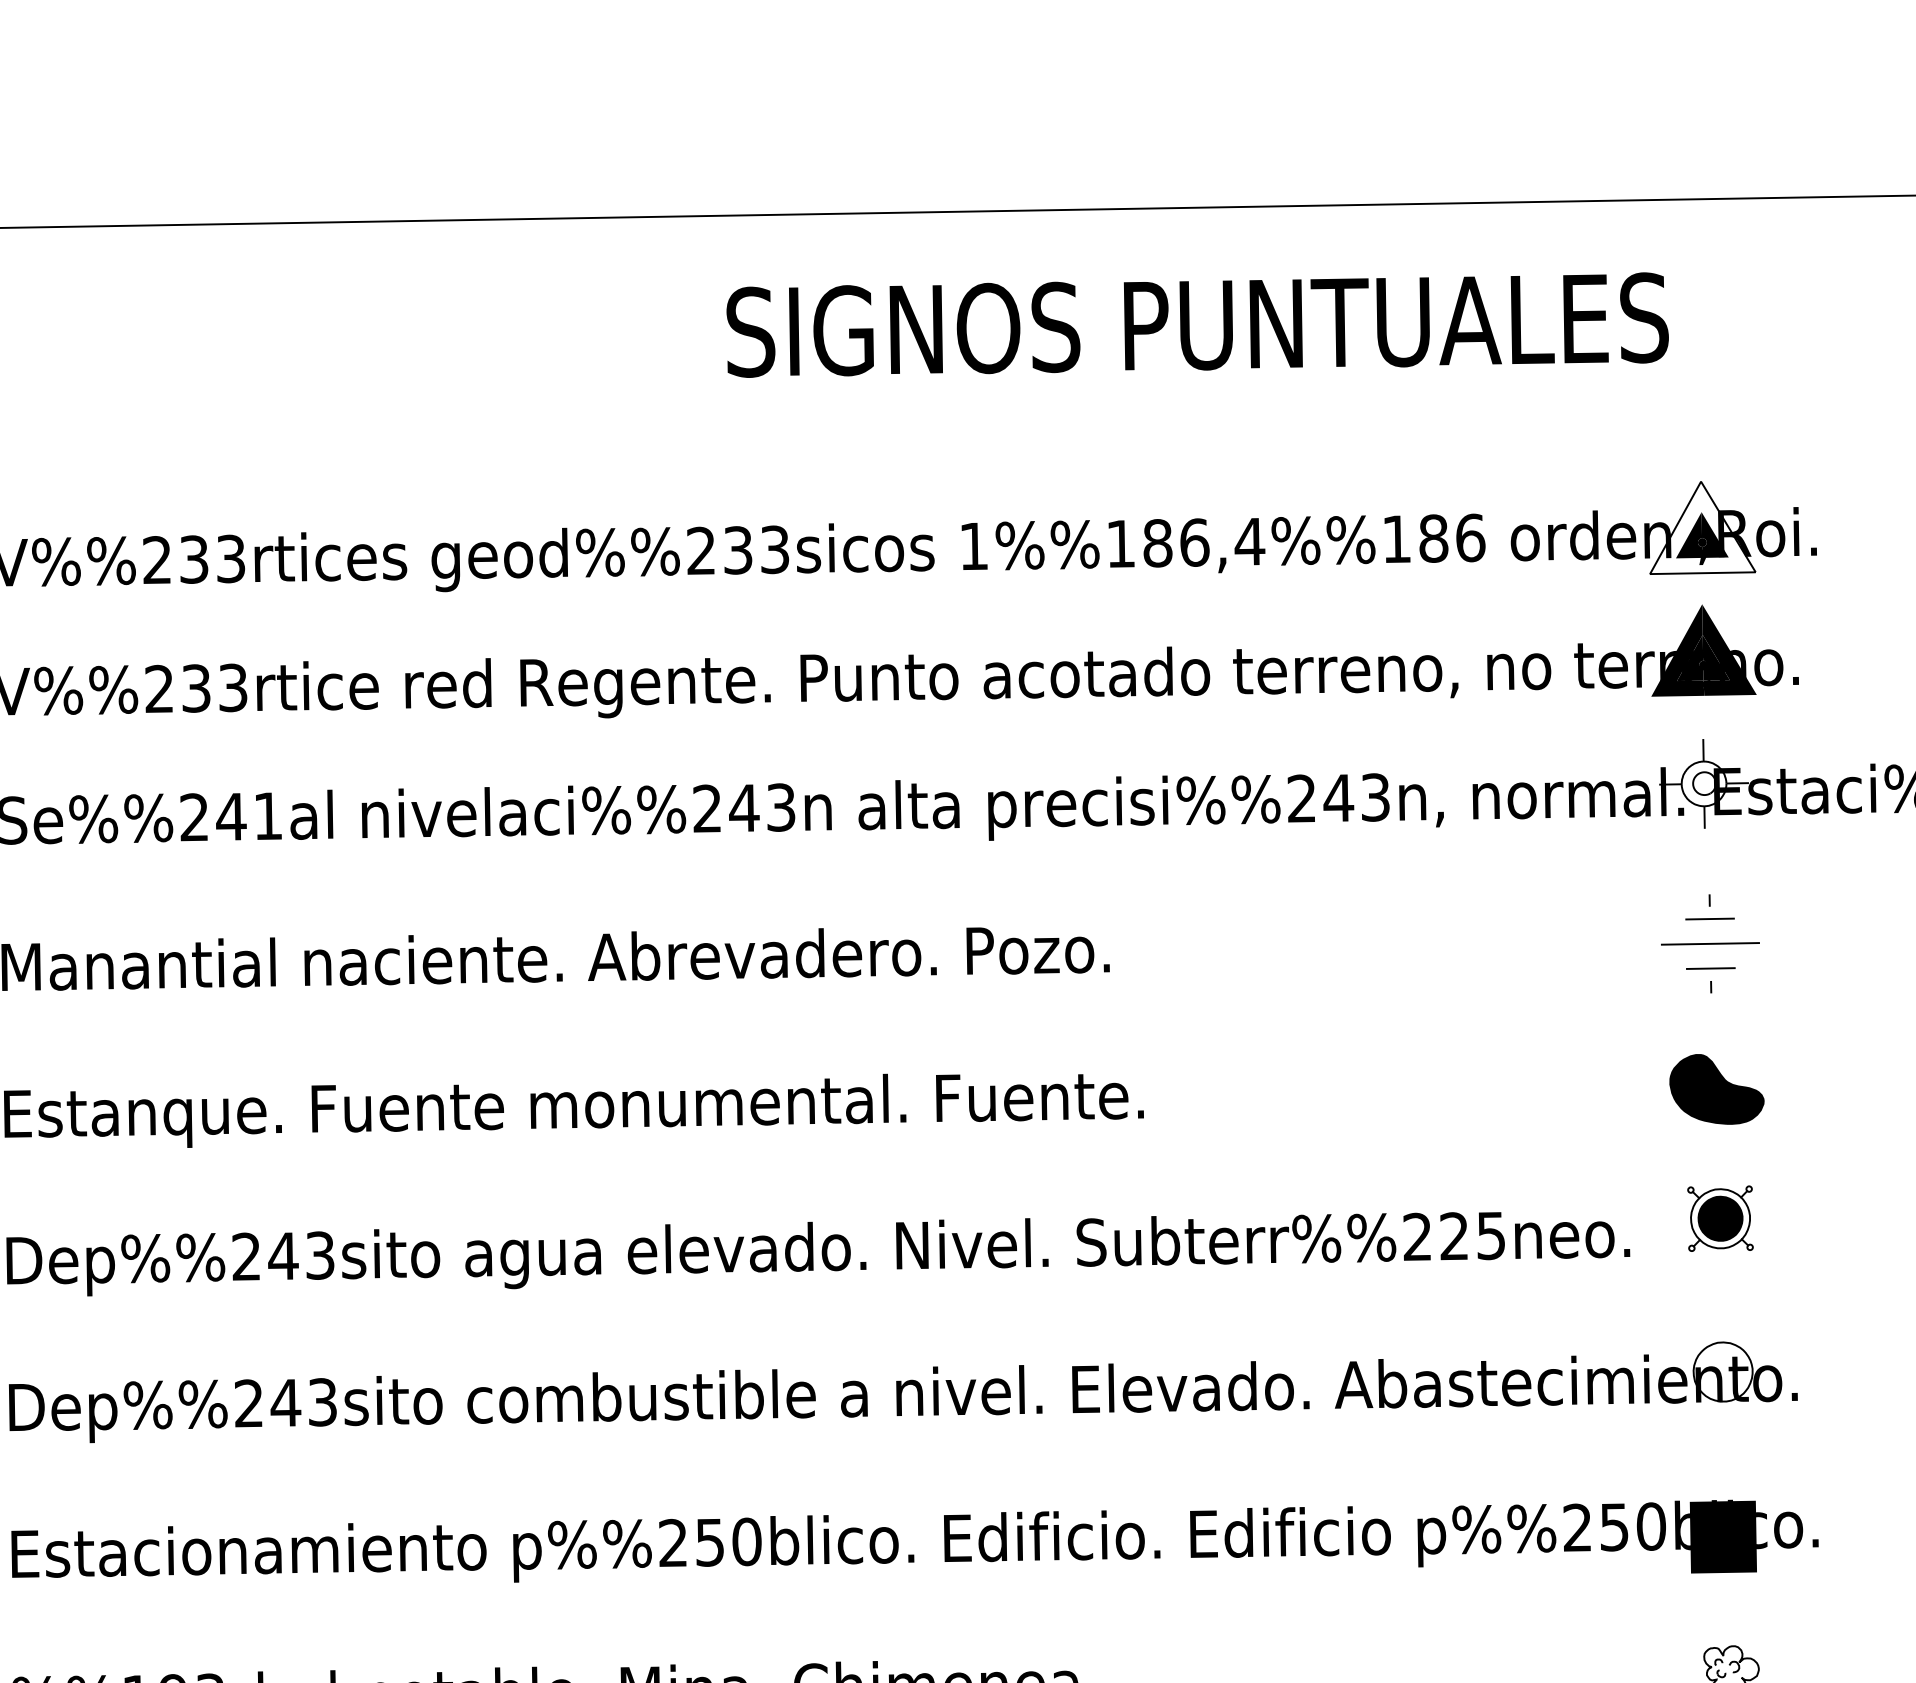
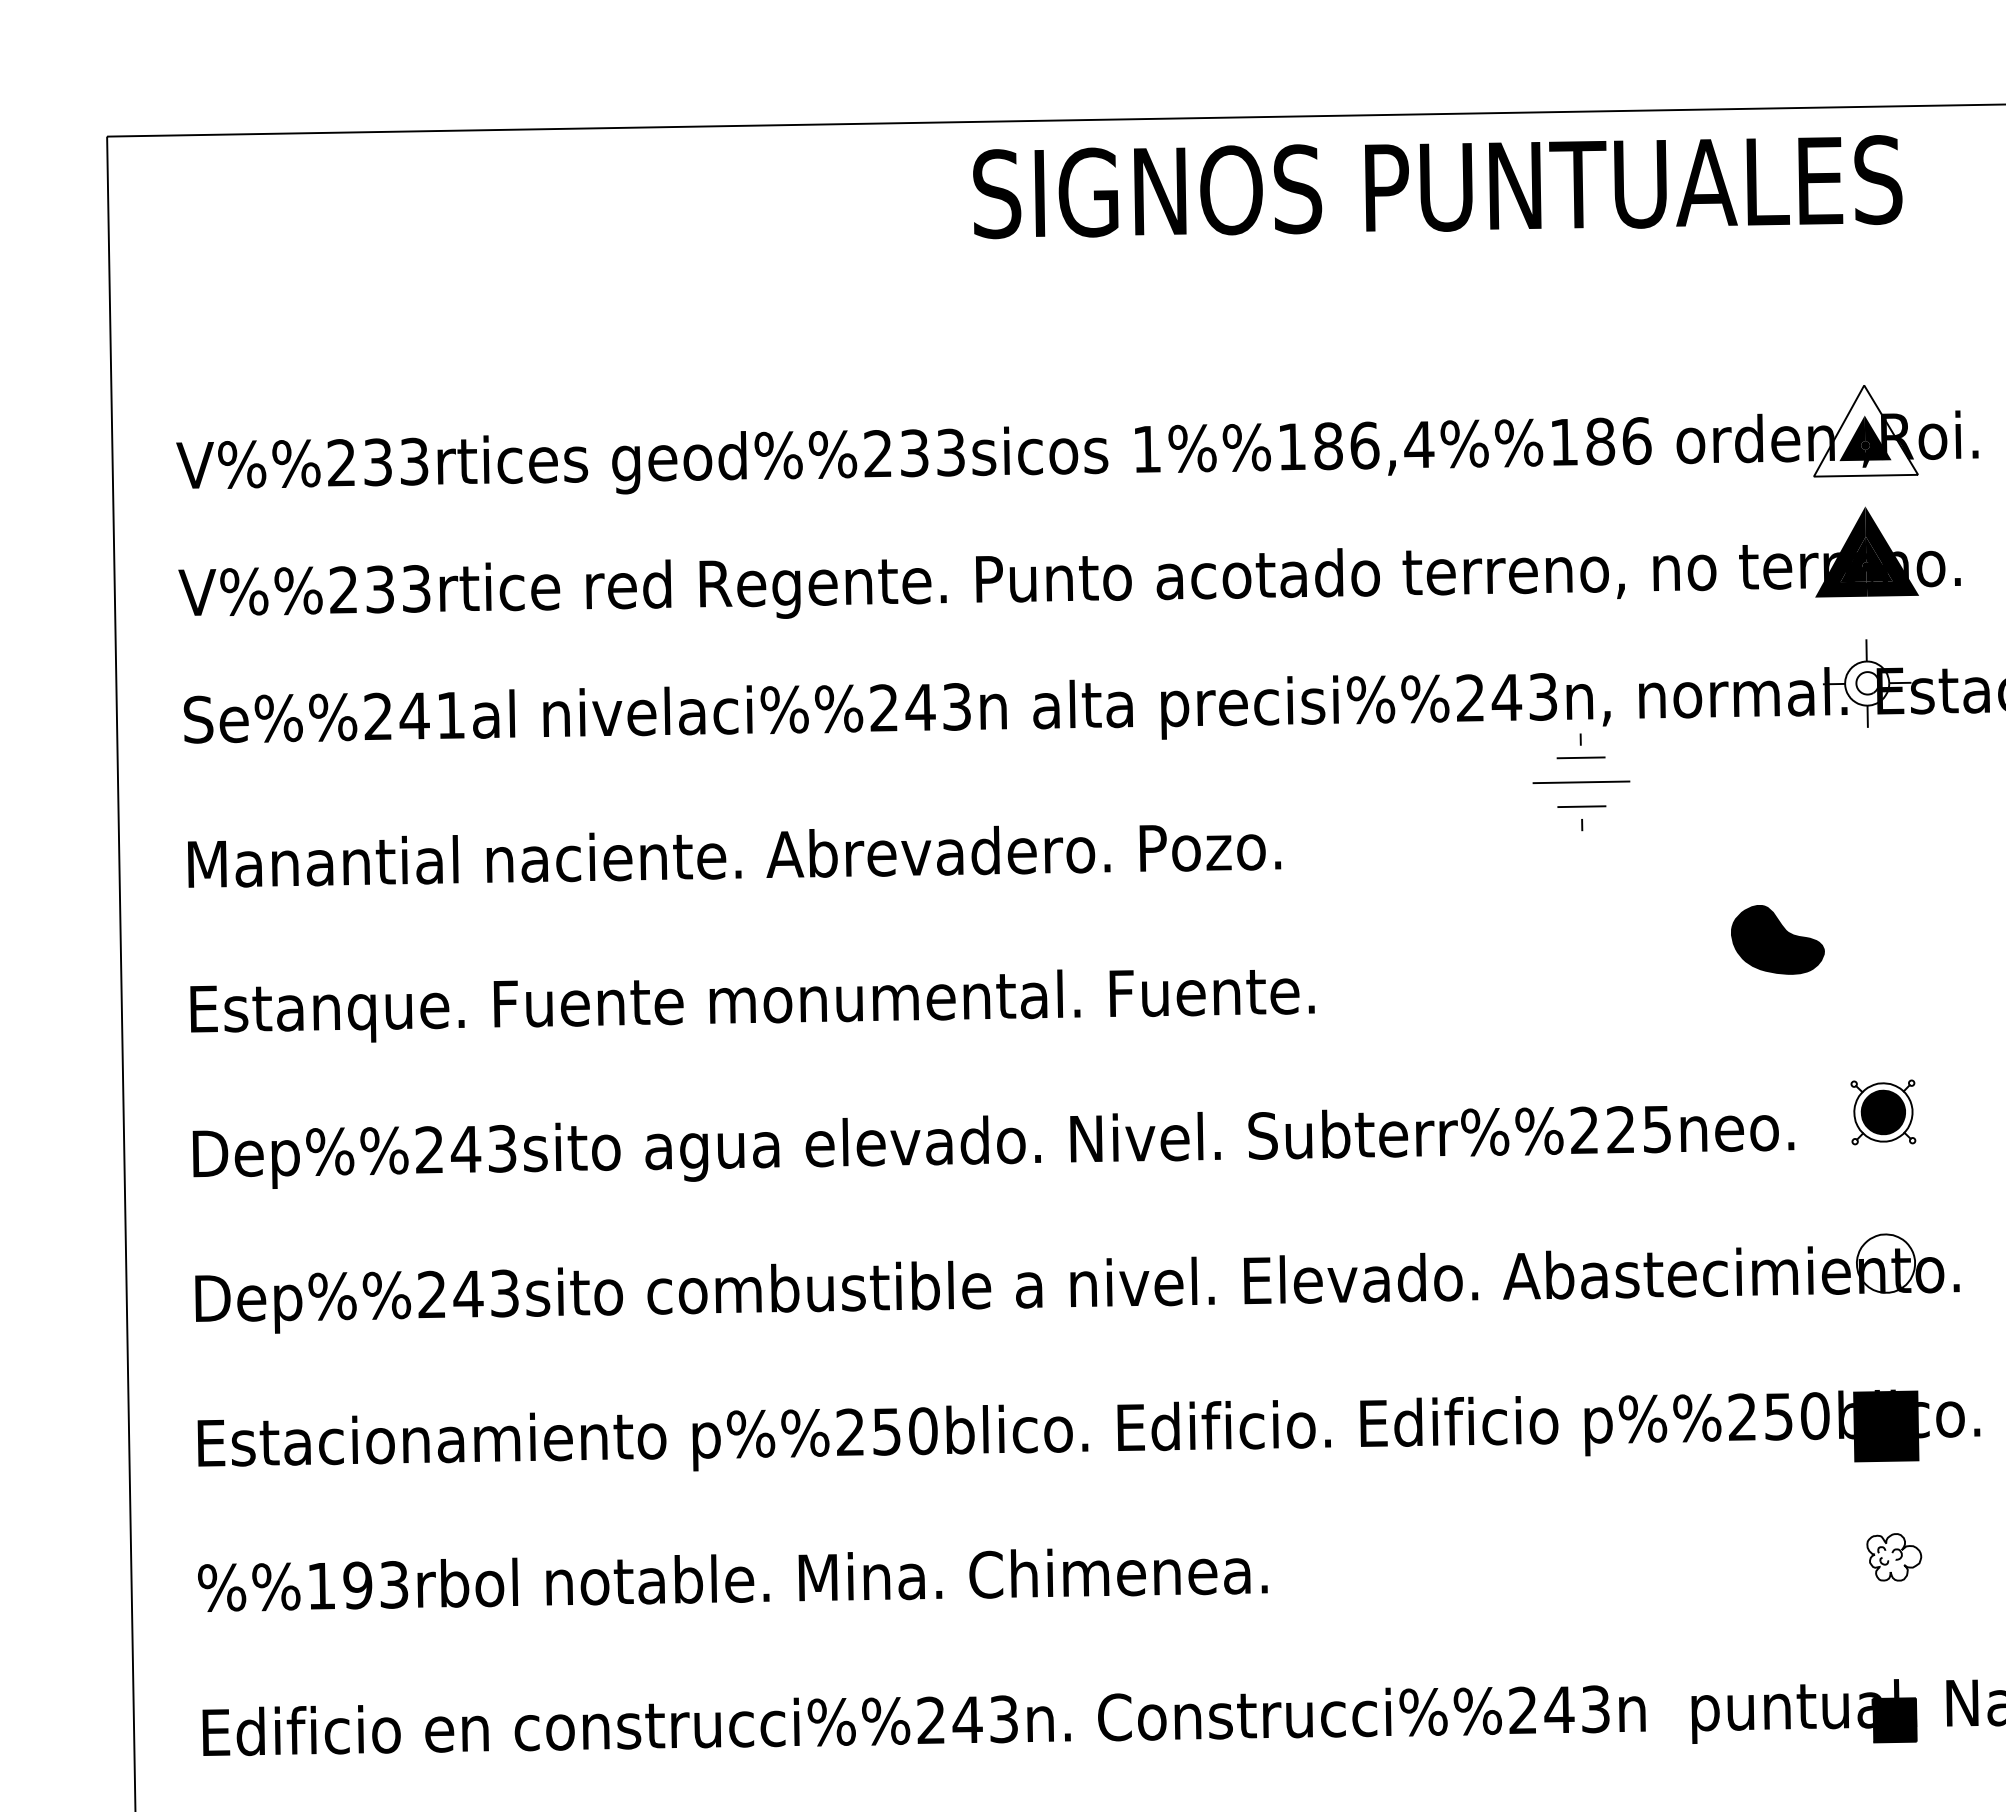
text: (1197, 325) -> (1437, 187), moved
part: (1710, 944) -> (1581, 782), moved
part: (1716, 1089) -> (1777, 939), moved

